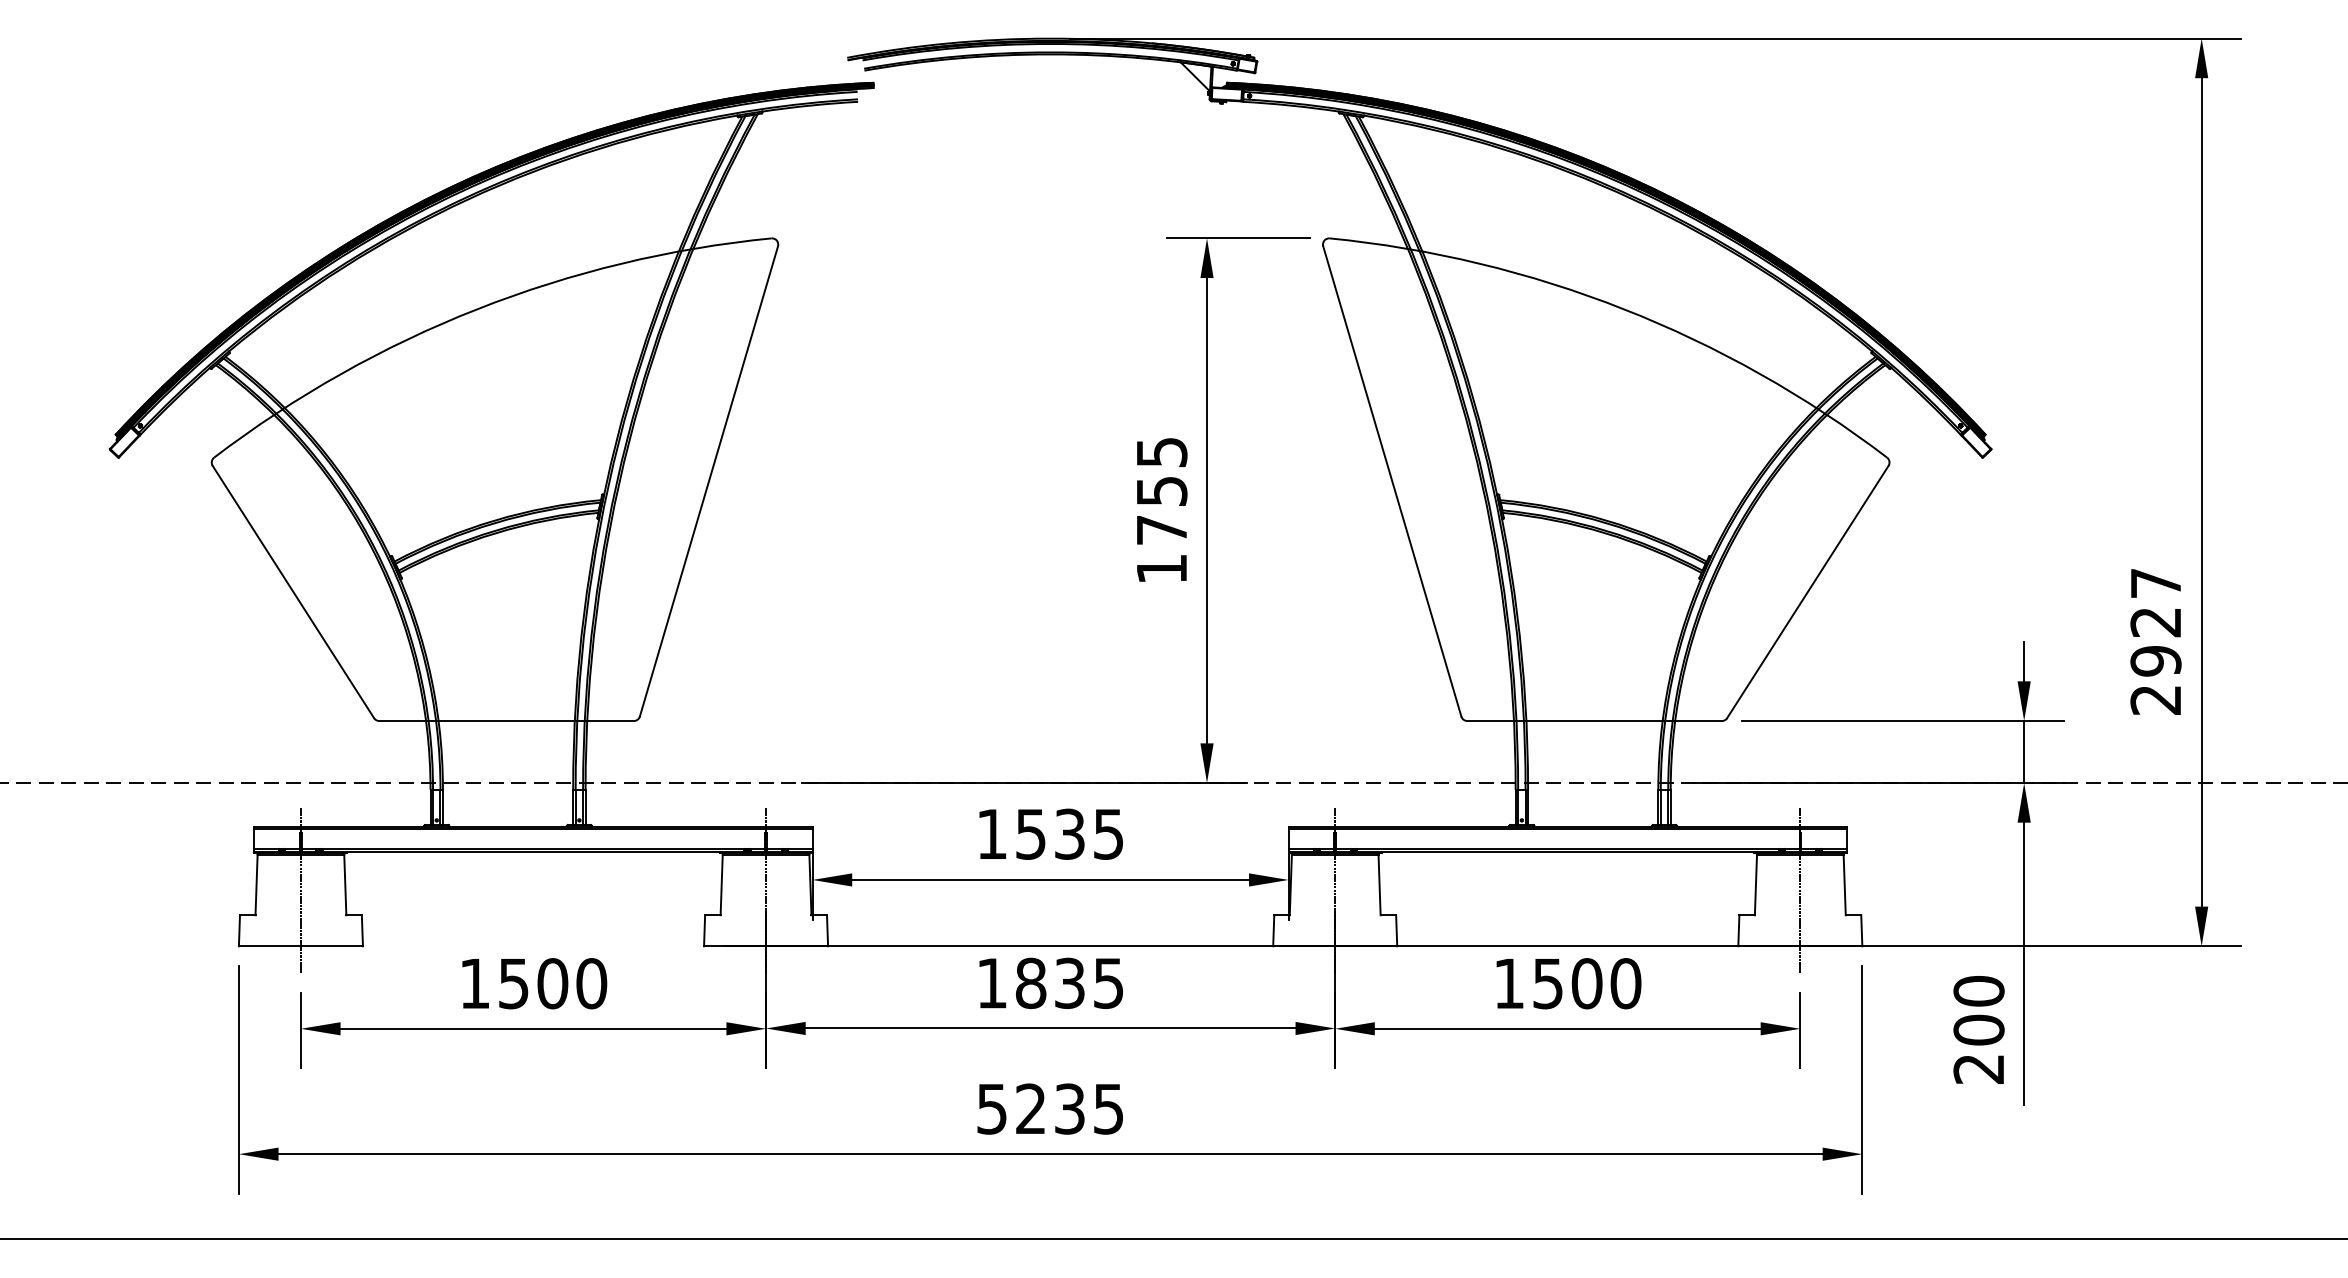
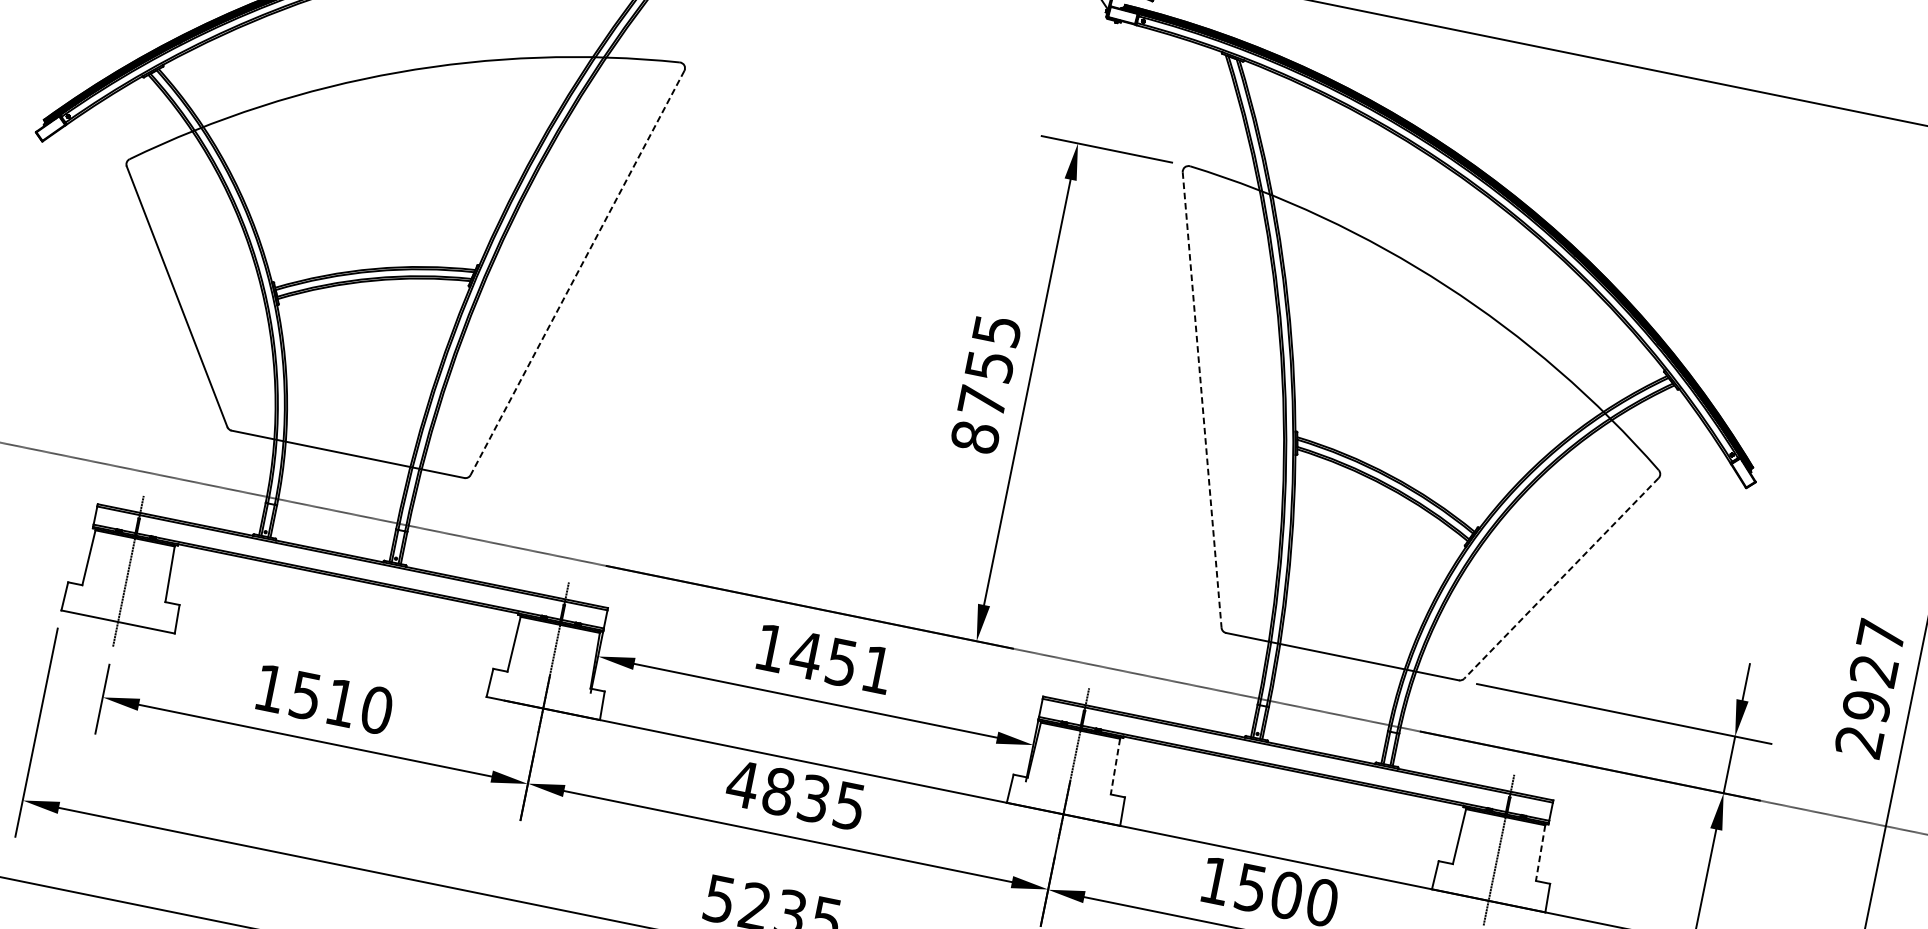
line: (708, 481) -> (577, 272), solid -> dashed
line: (1392, 481) -> (1202, 400), solid -> dashed
text: (1161, 568) -> (974, 436), 1755 -> 8755
line: (1807, 592) -> (1561, 578), solid -> dashed
text: (1068, 833) -> (840, 661), 1535 -> 1451
line: (1379, 885) -> (1115, 767), solid -> dashed
line: (1844, 885) -> (1540, 853), solid -> dashed
text: (552, 983) -> (341, 702), 1500 -> 1510
text: (991, 983) -> (742, 784), 1835 -> 4835

